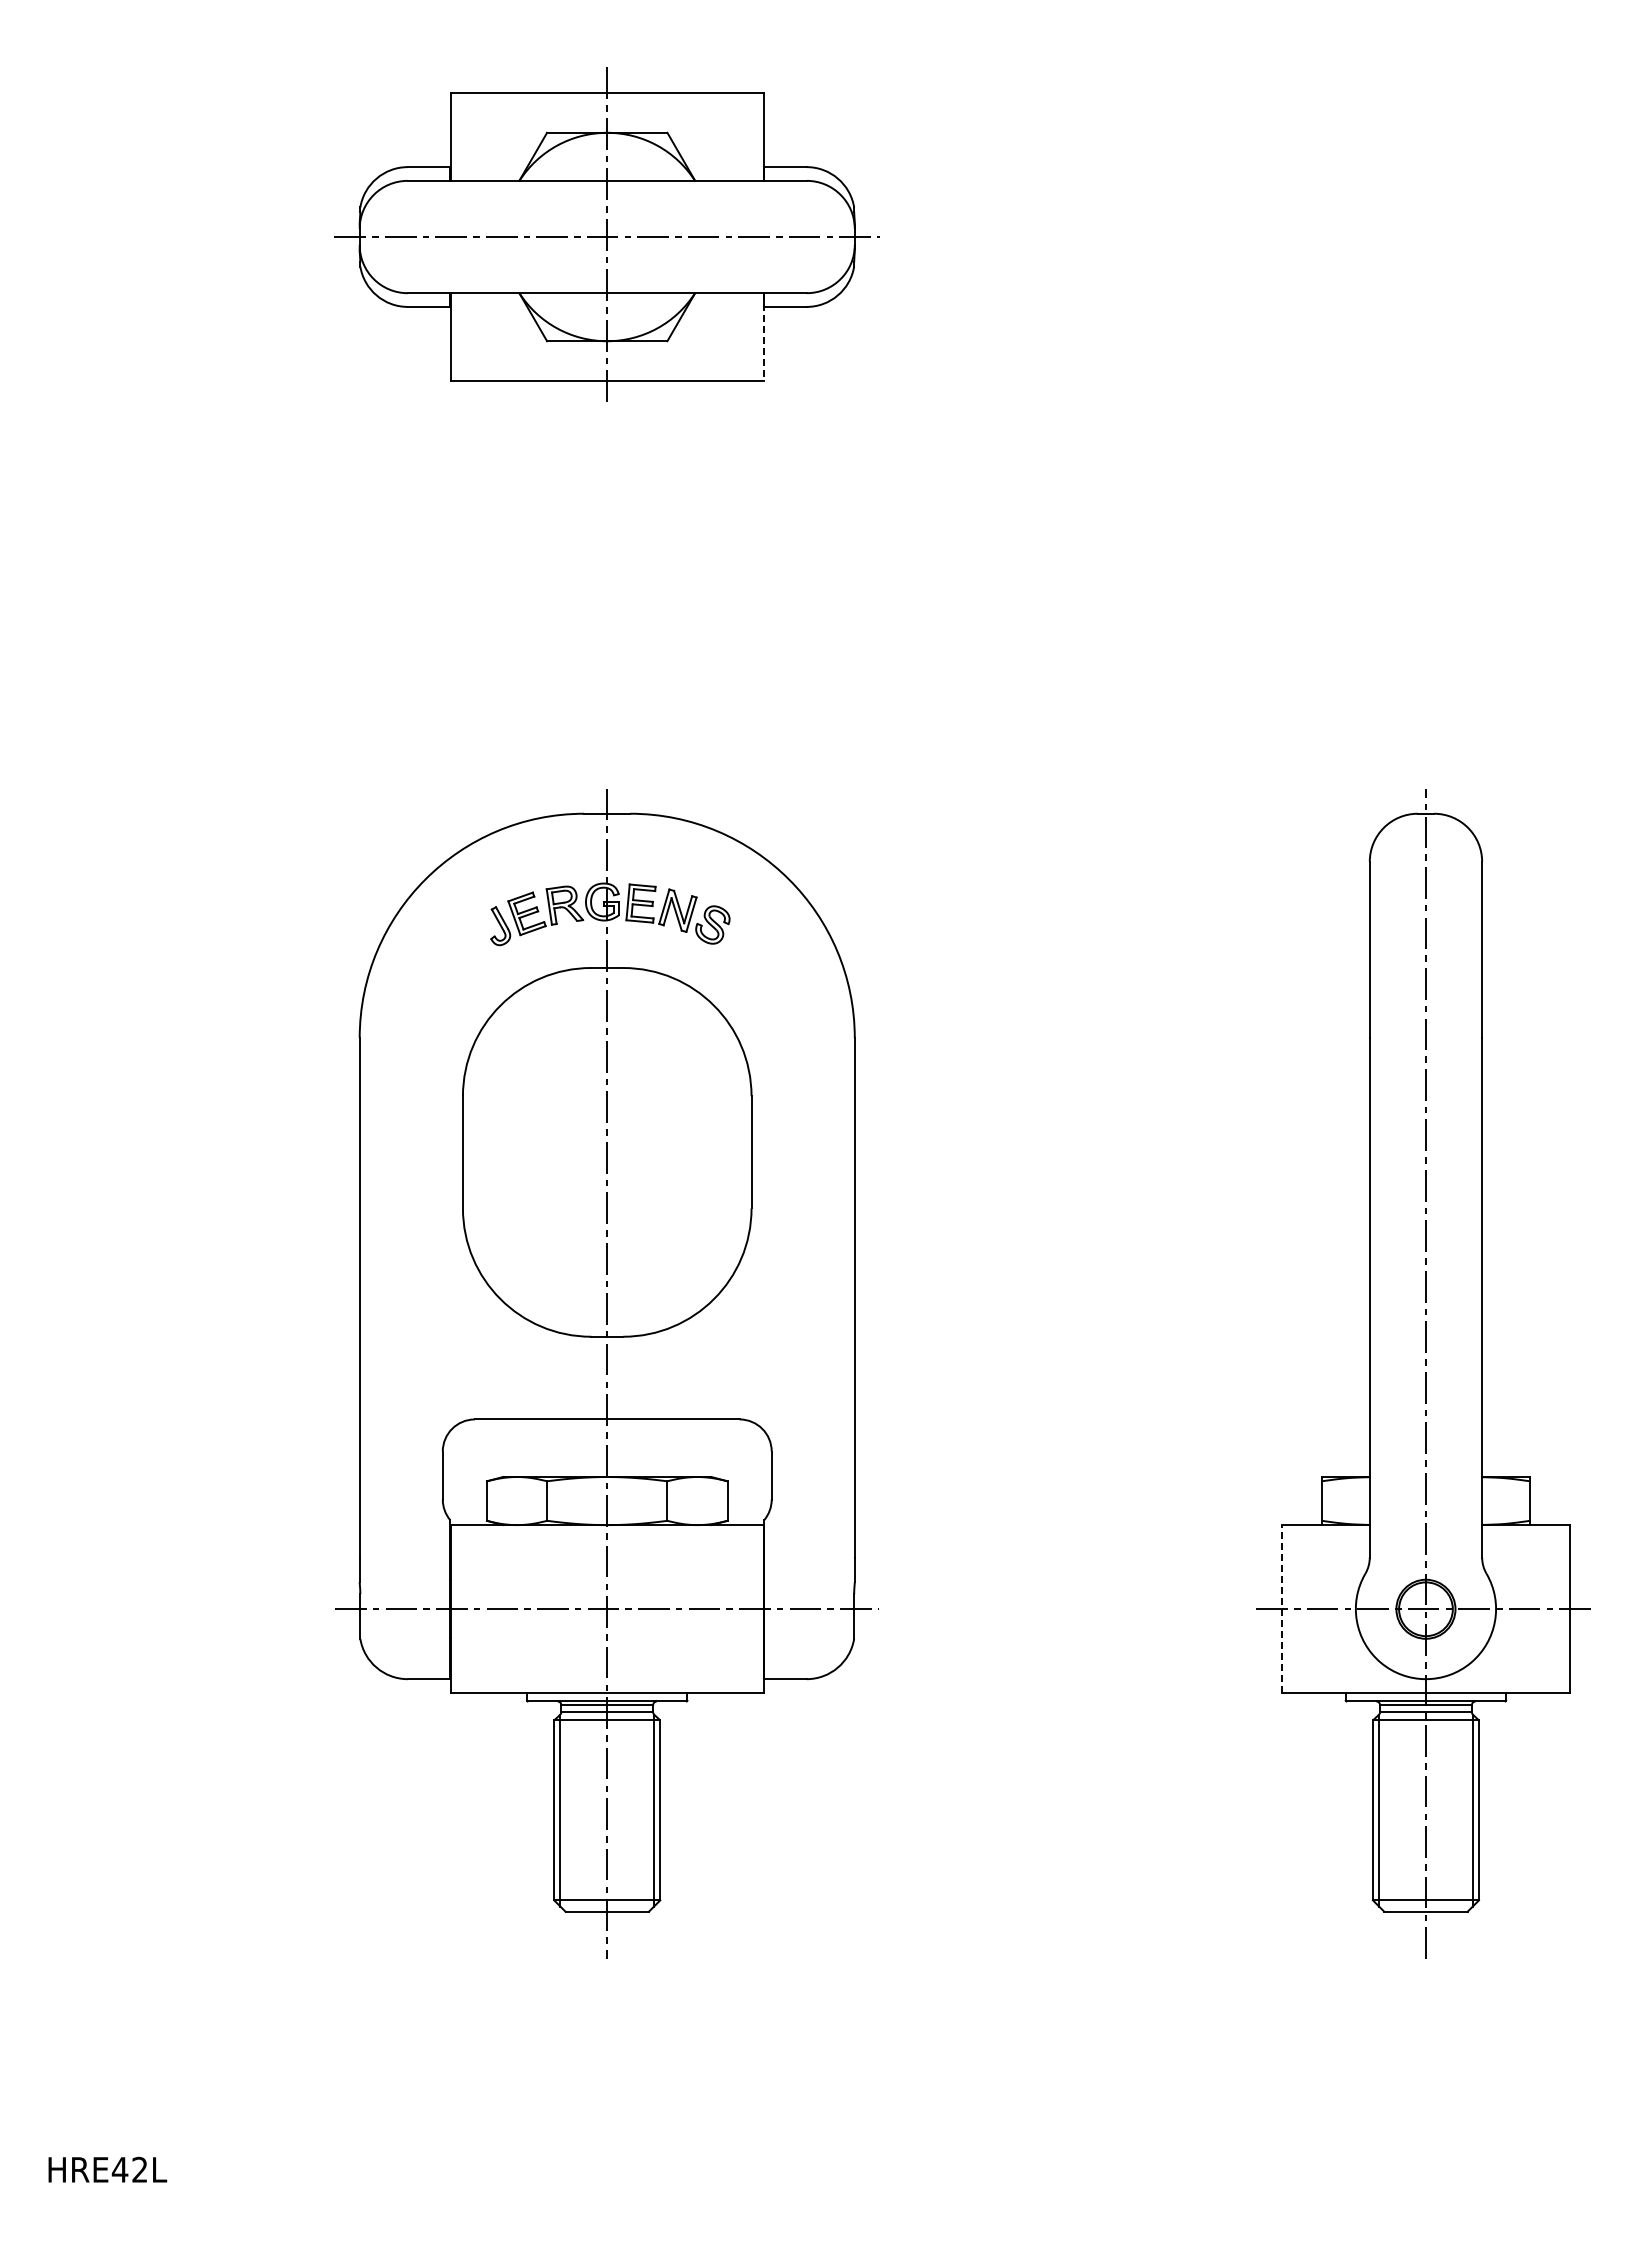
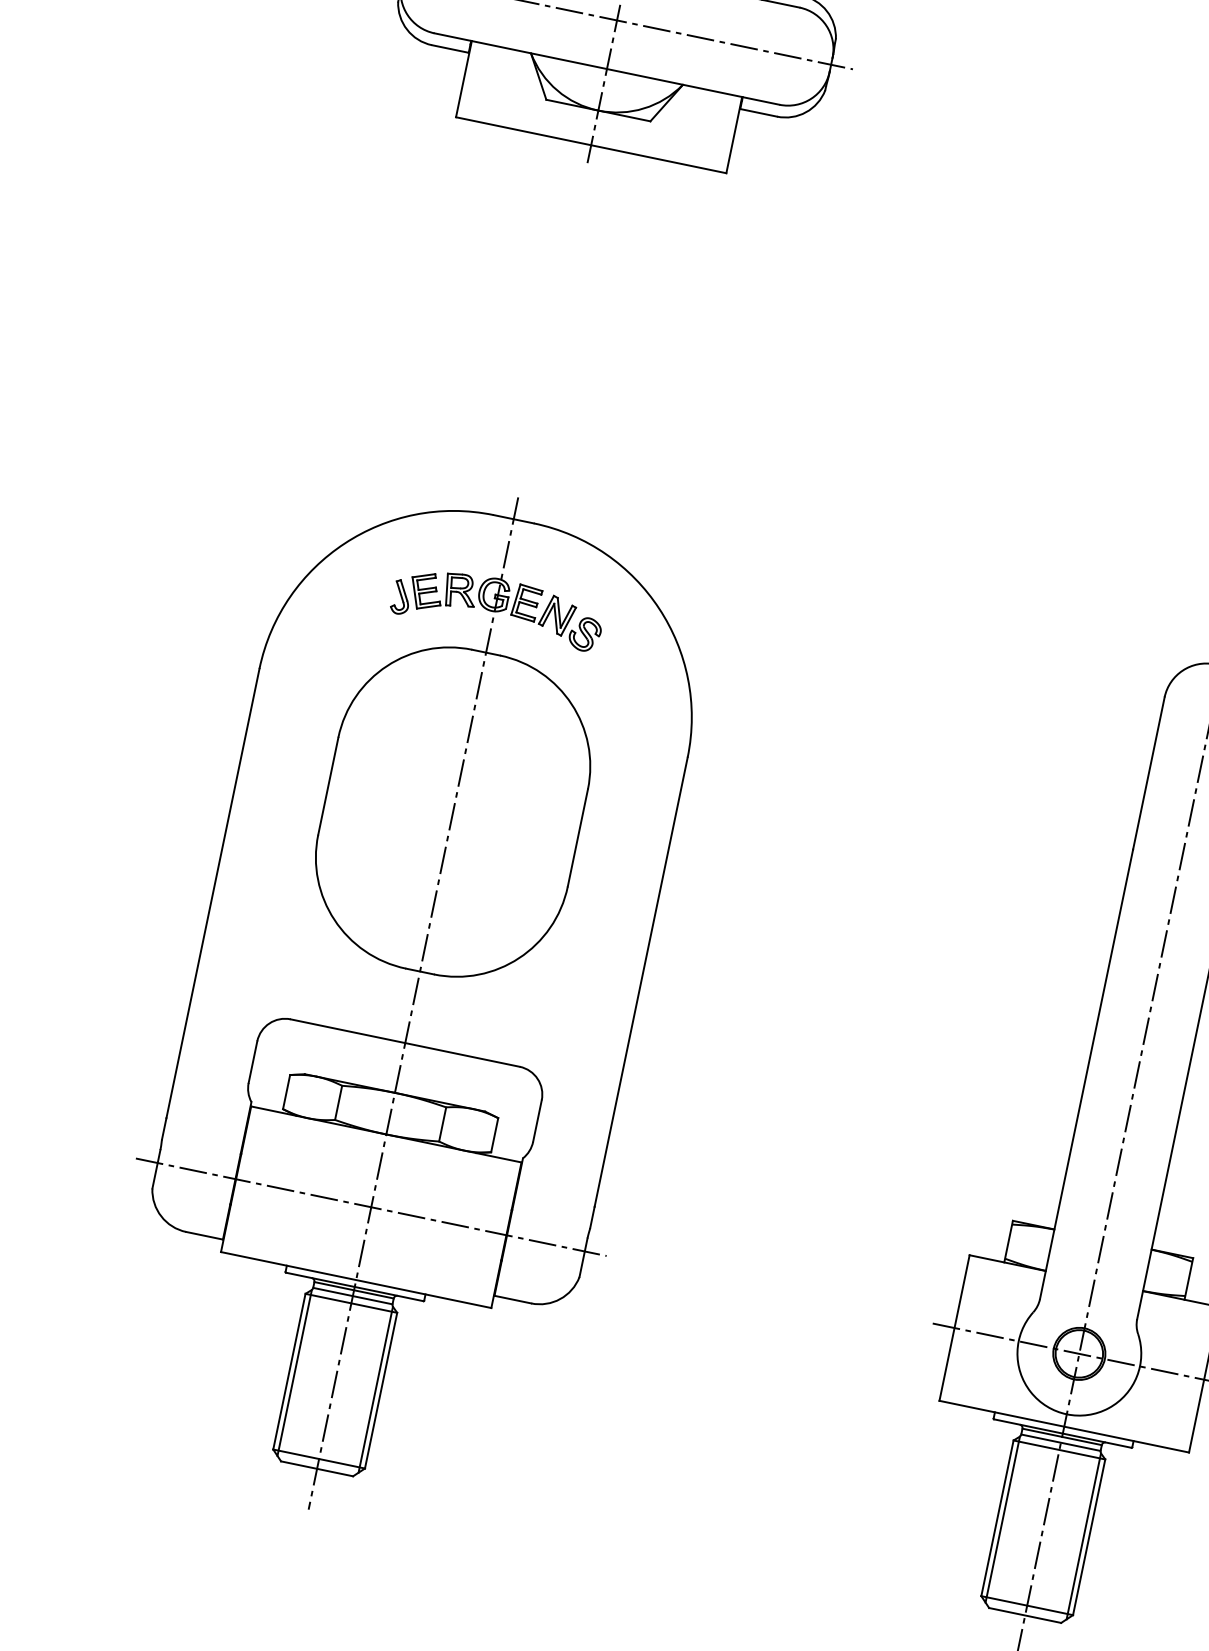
line: (763, 337) -> (734, 135), dashed -> solid
line: (1281, 1608) -> (954, 1327), dashed -> solid

